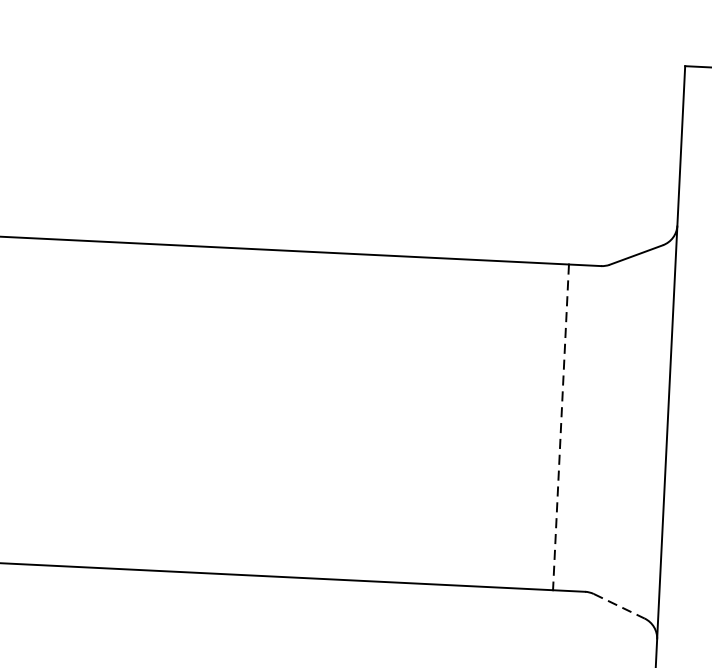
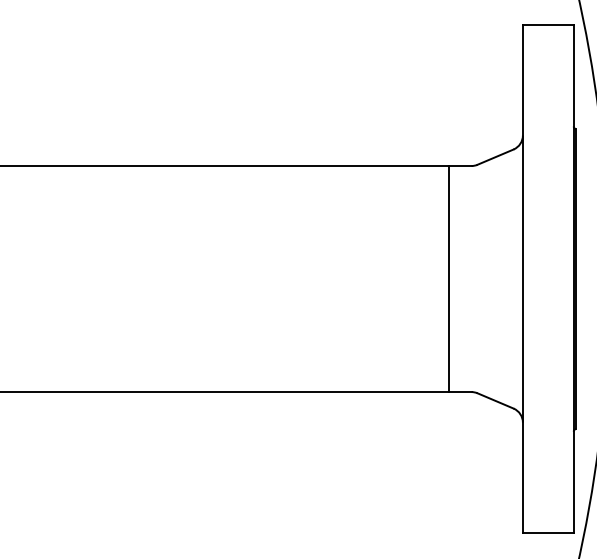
line: (561, 428) -> (449, 279), dashed -> solid
line: (619, 605) -> (495, 400), dashed -> solid

